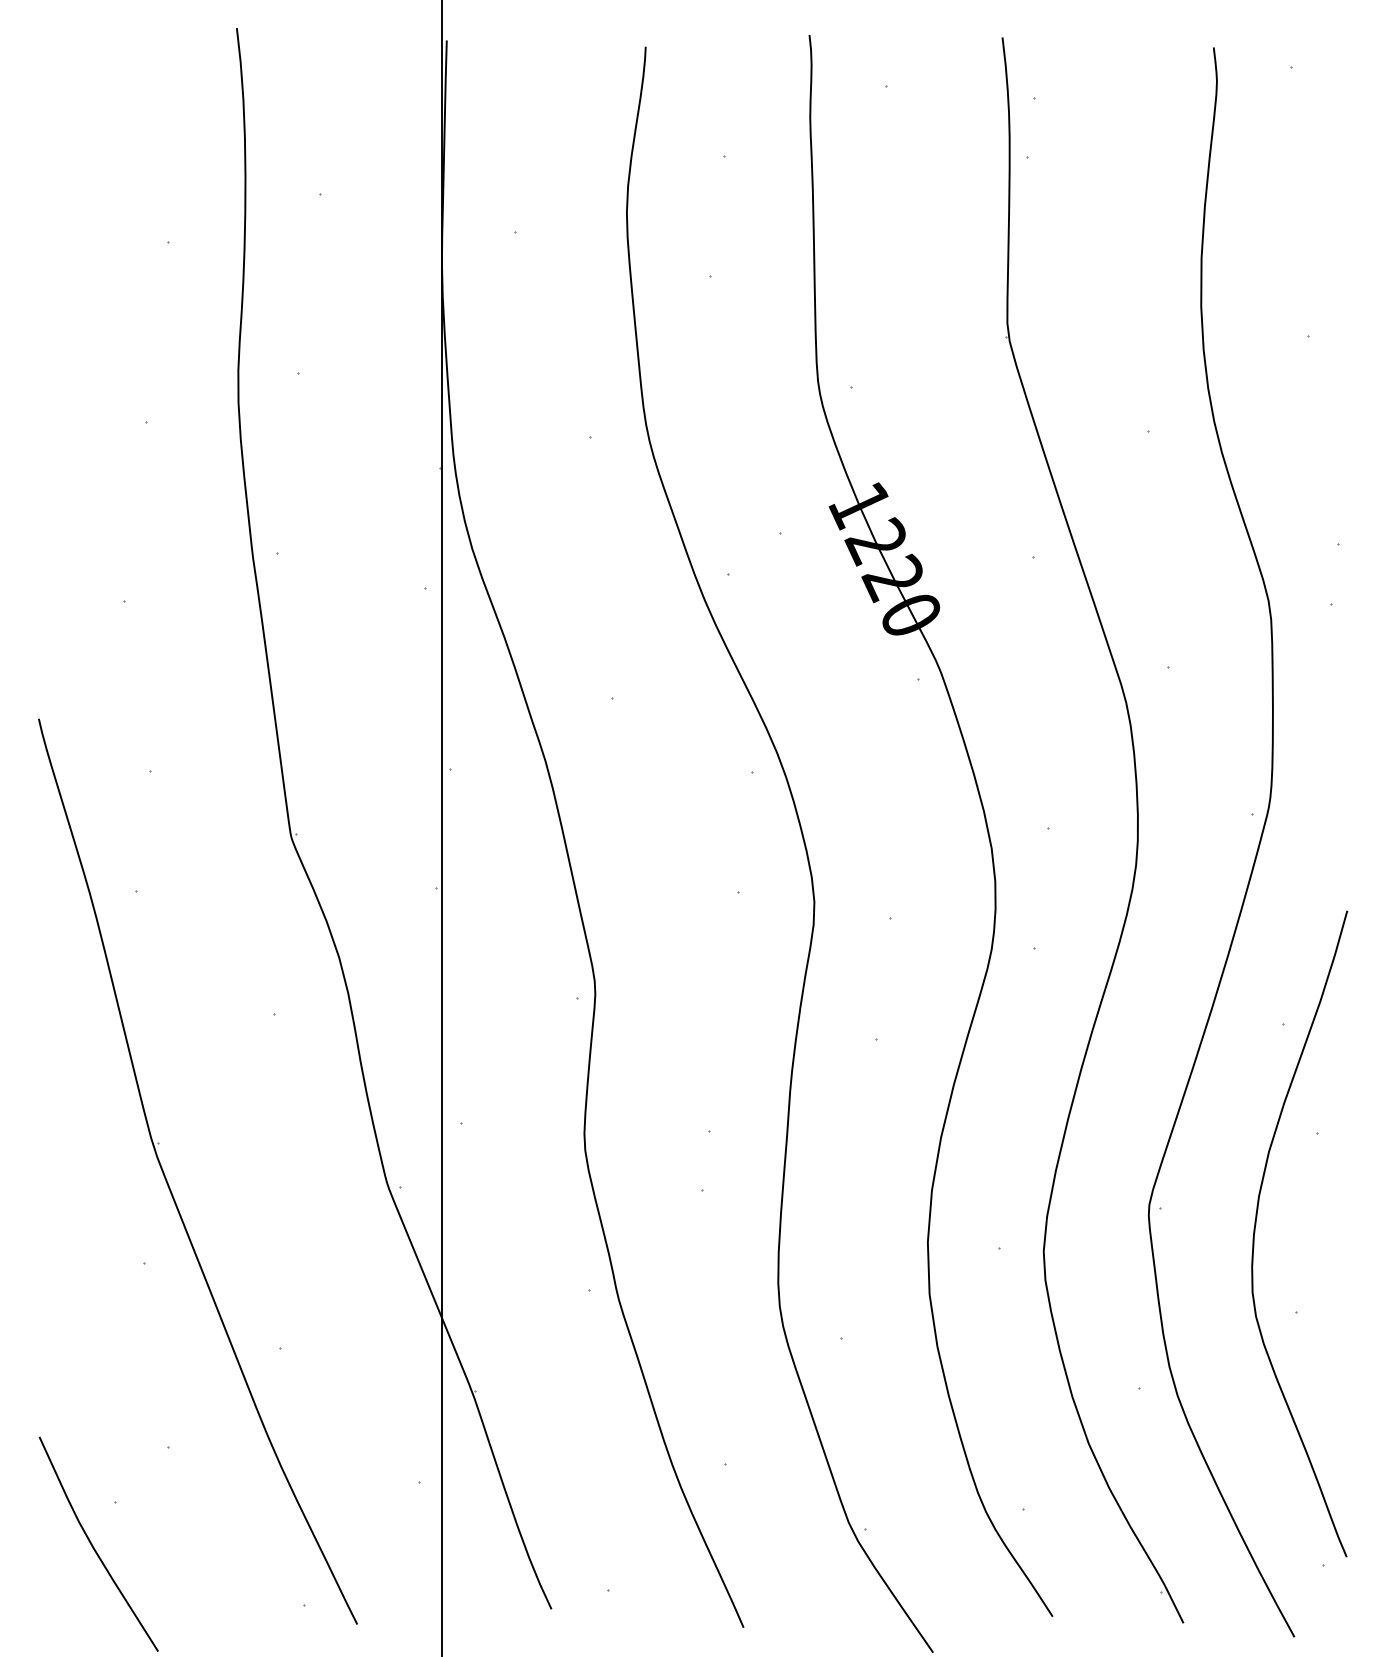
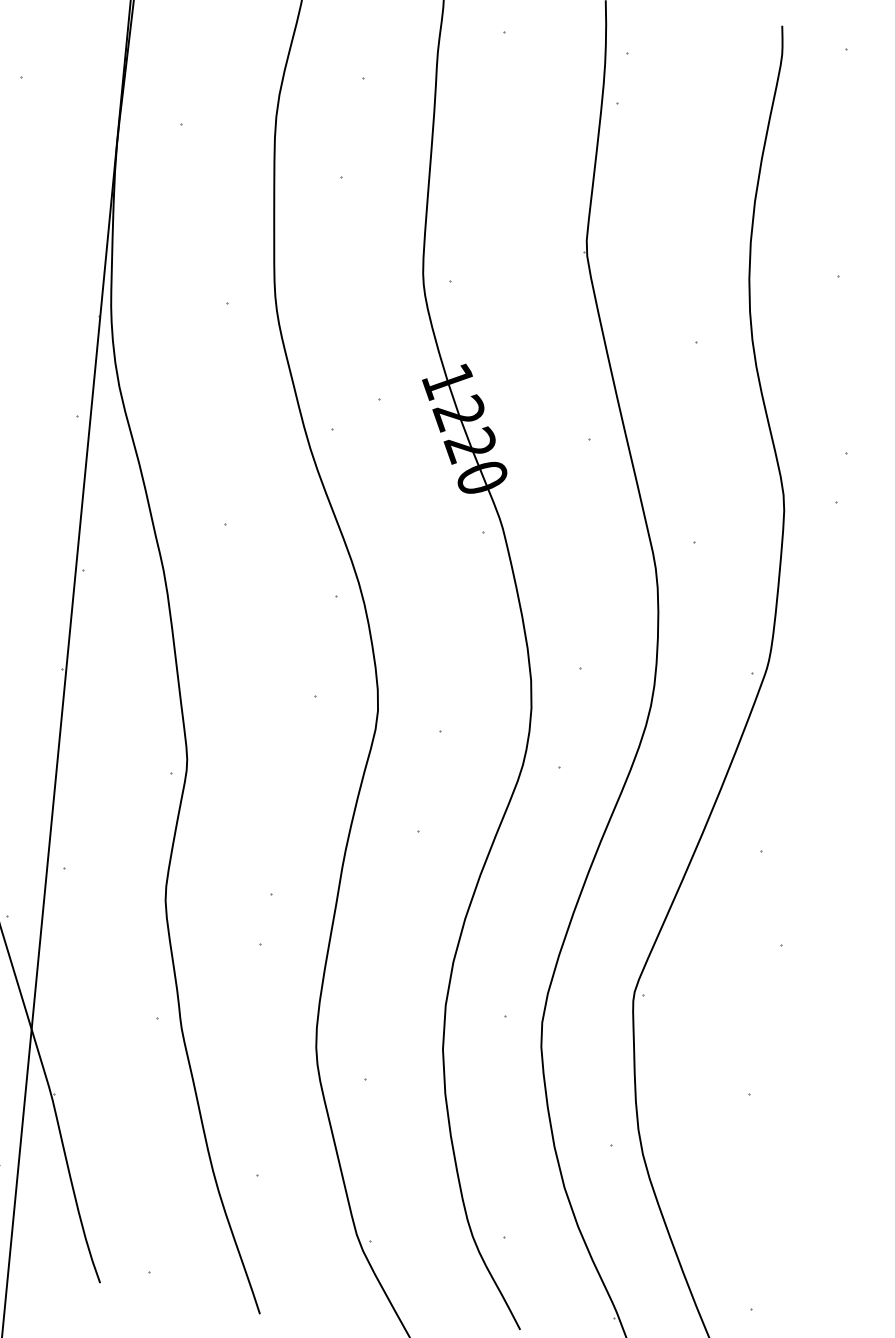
curve: (1256, 1225) -> (722, 1018), removed

